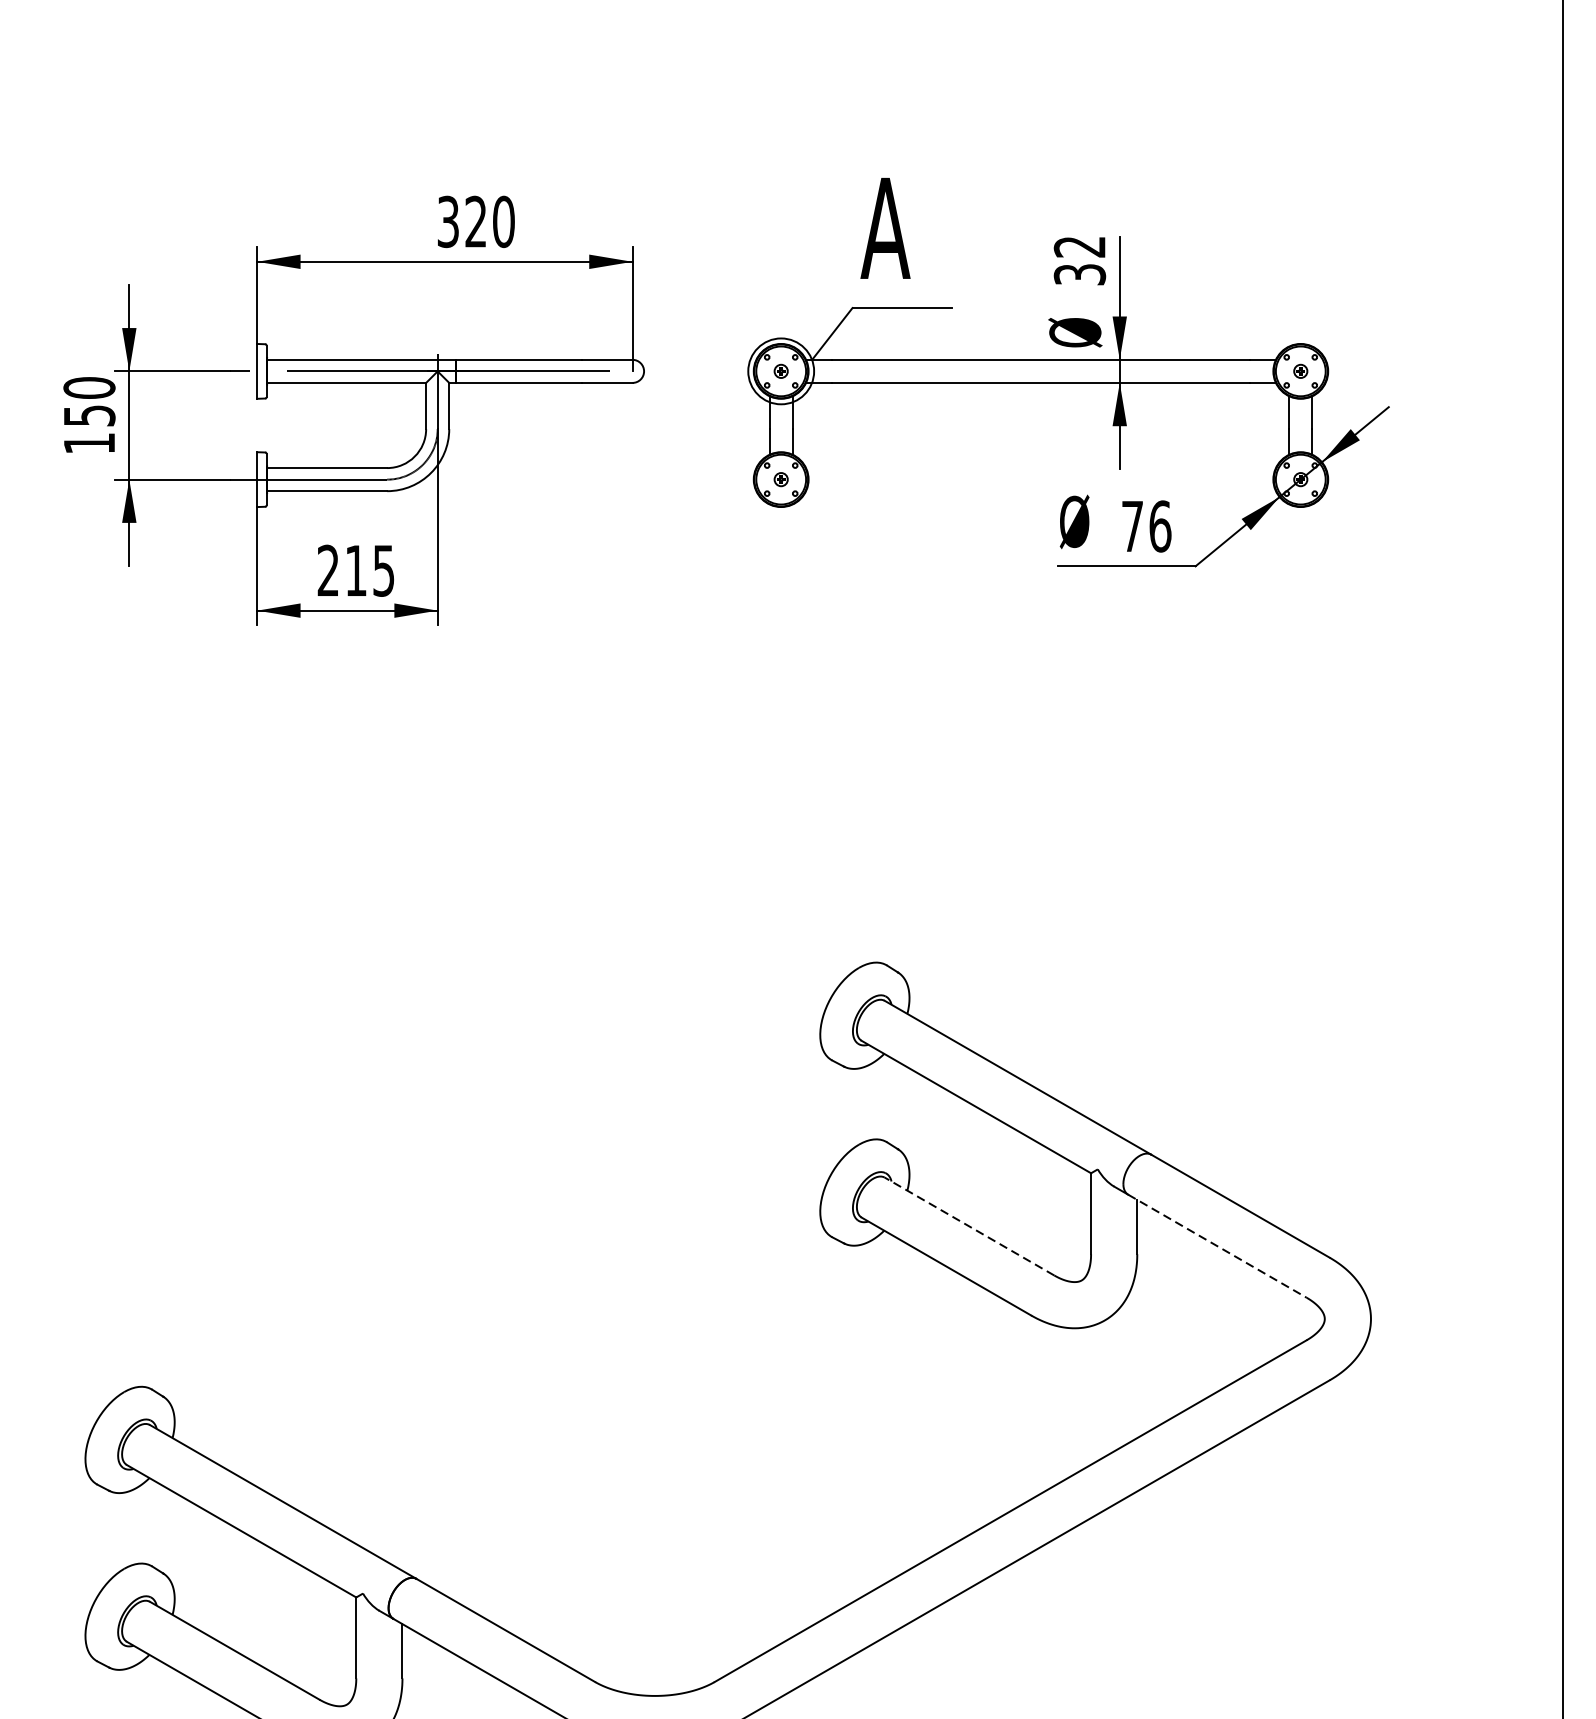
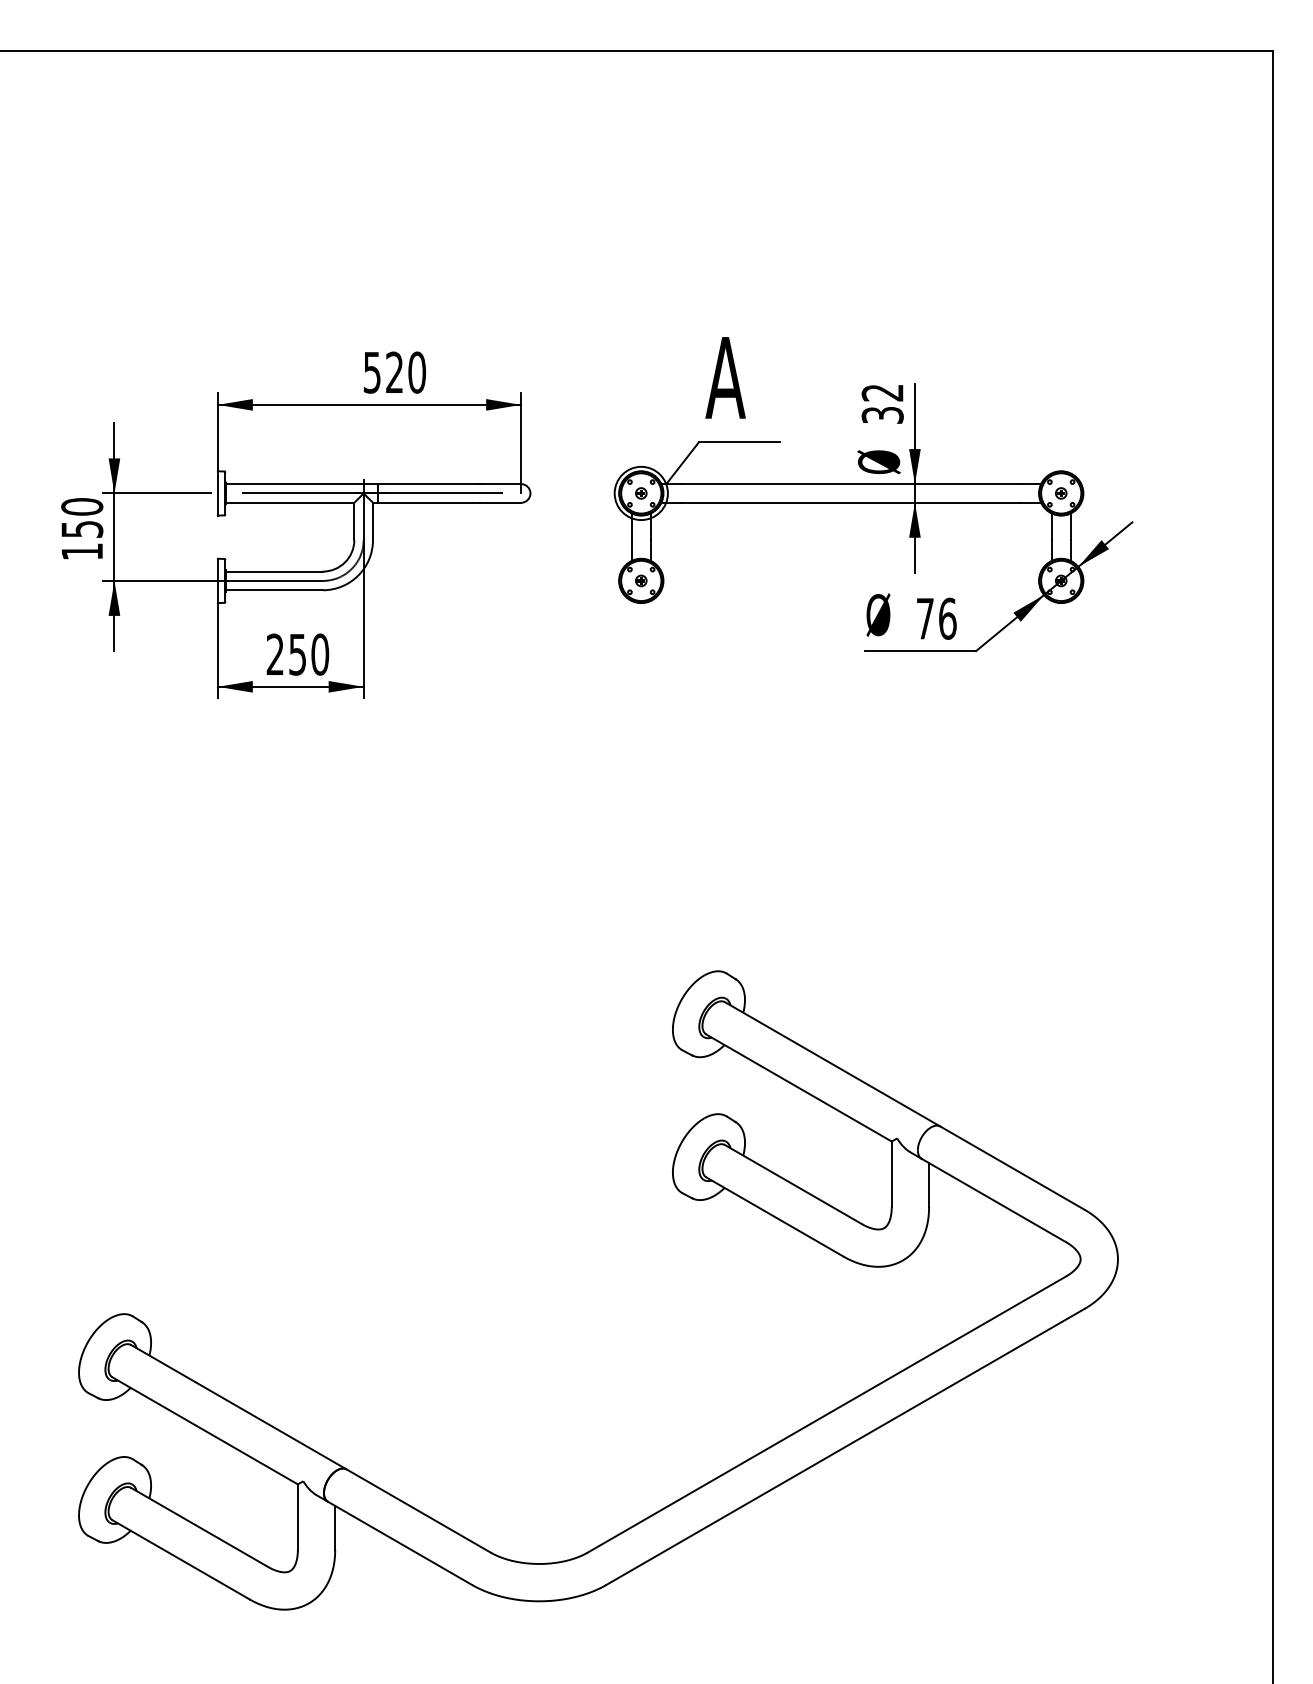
text: (448, 220) -> (372, 371), 320 -> 520
text: (370, 570) -> (309, 654), 215 -> 250
line: (969, 1226) -> (793, 1184), dashed -> solid
line: (1218, 1246) -> (994, 1200), dashed -> solid

